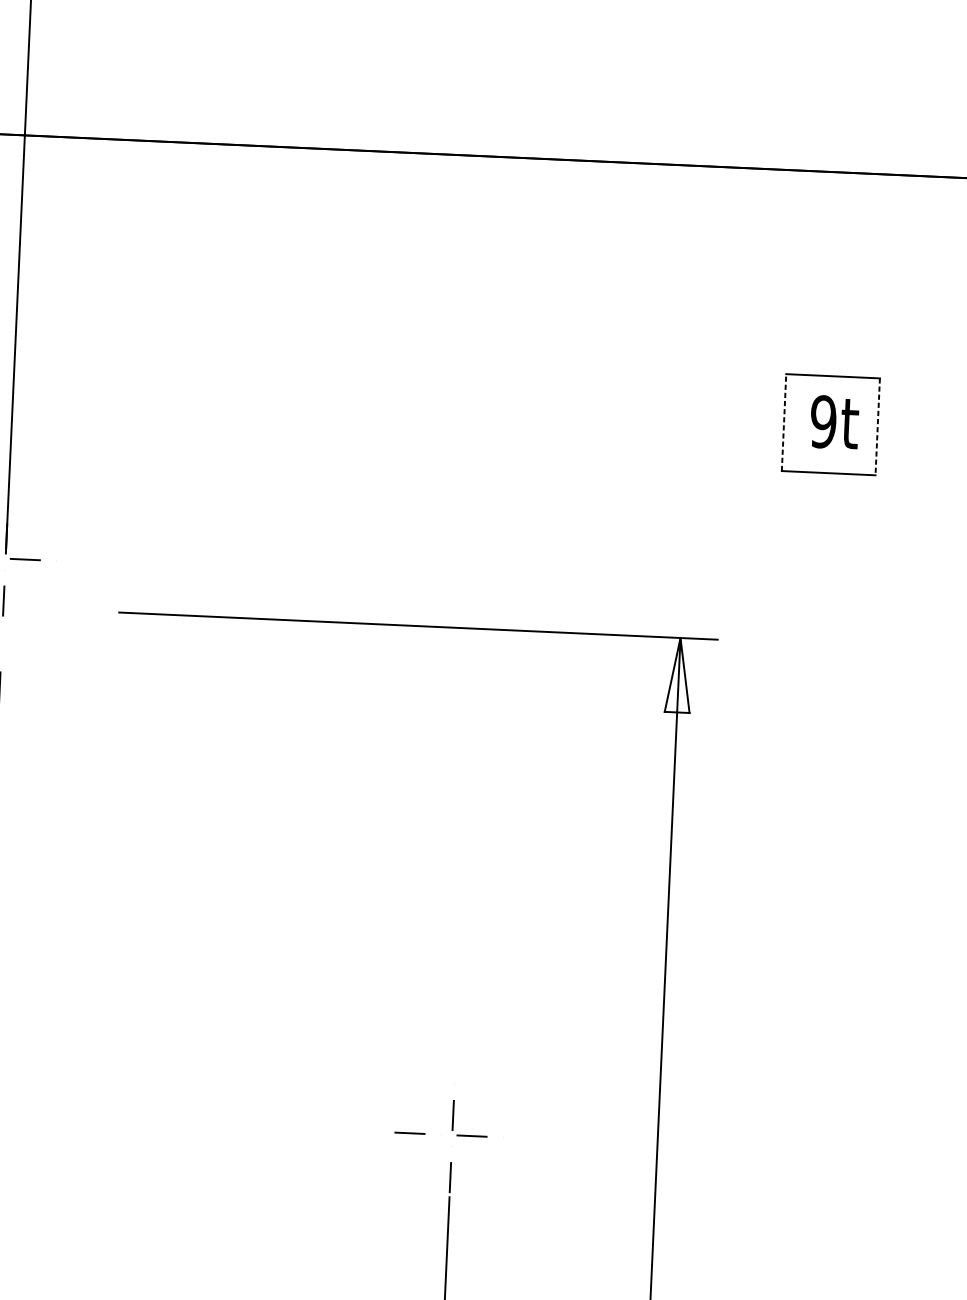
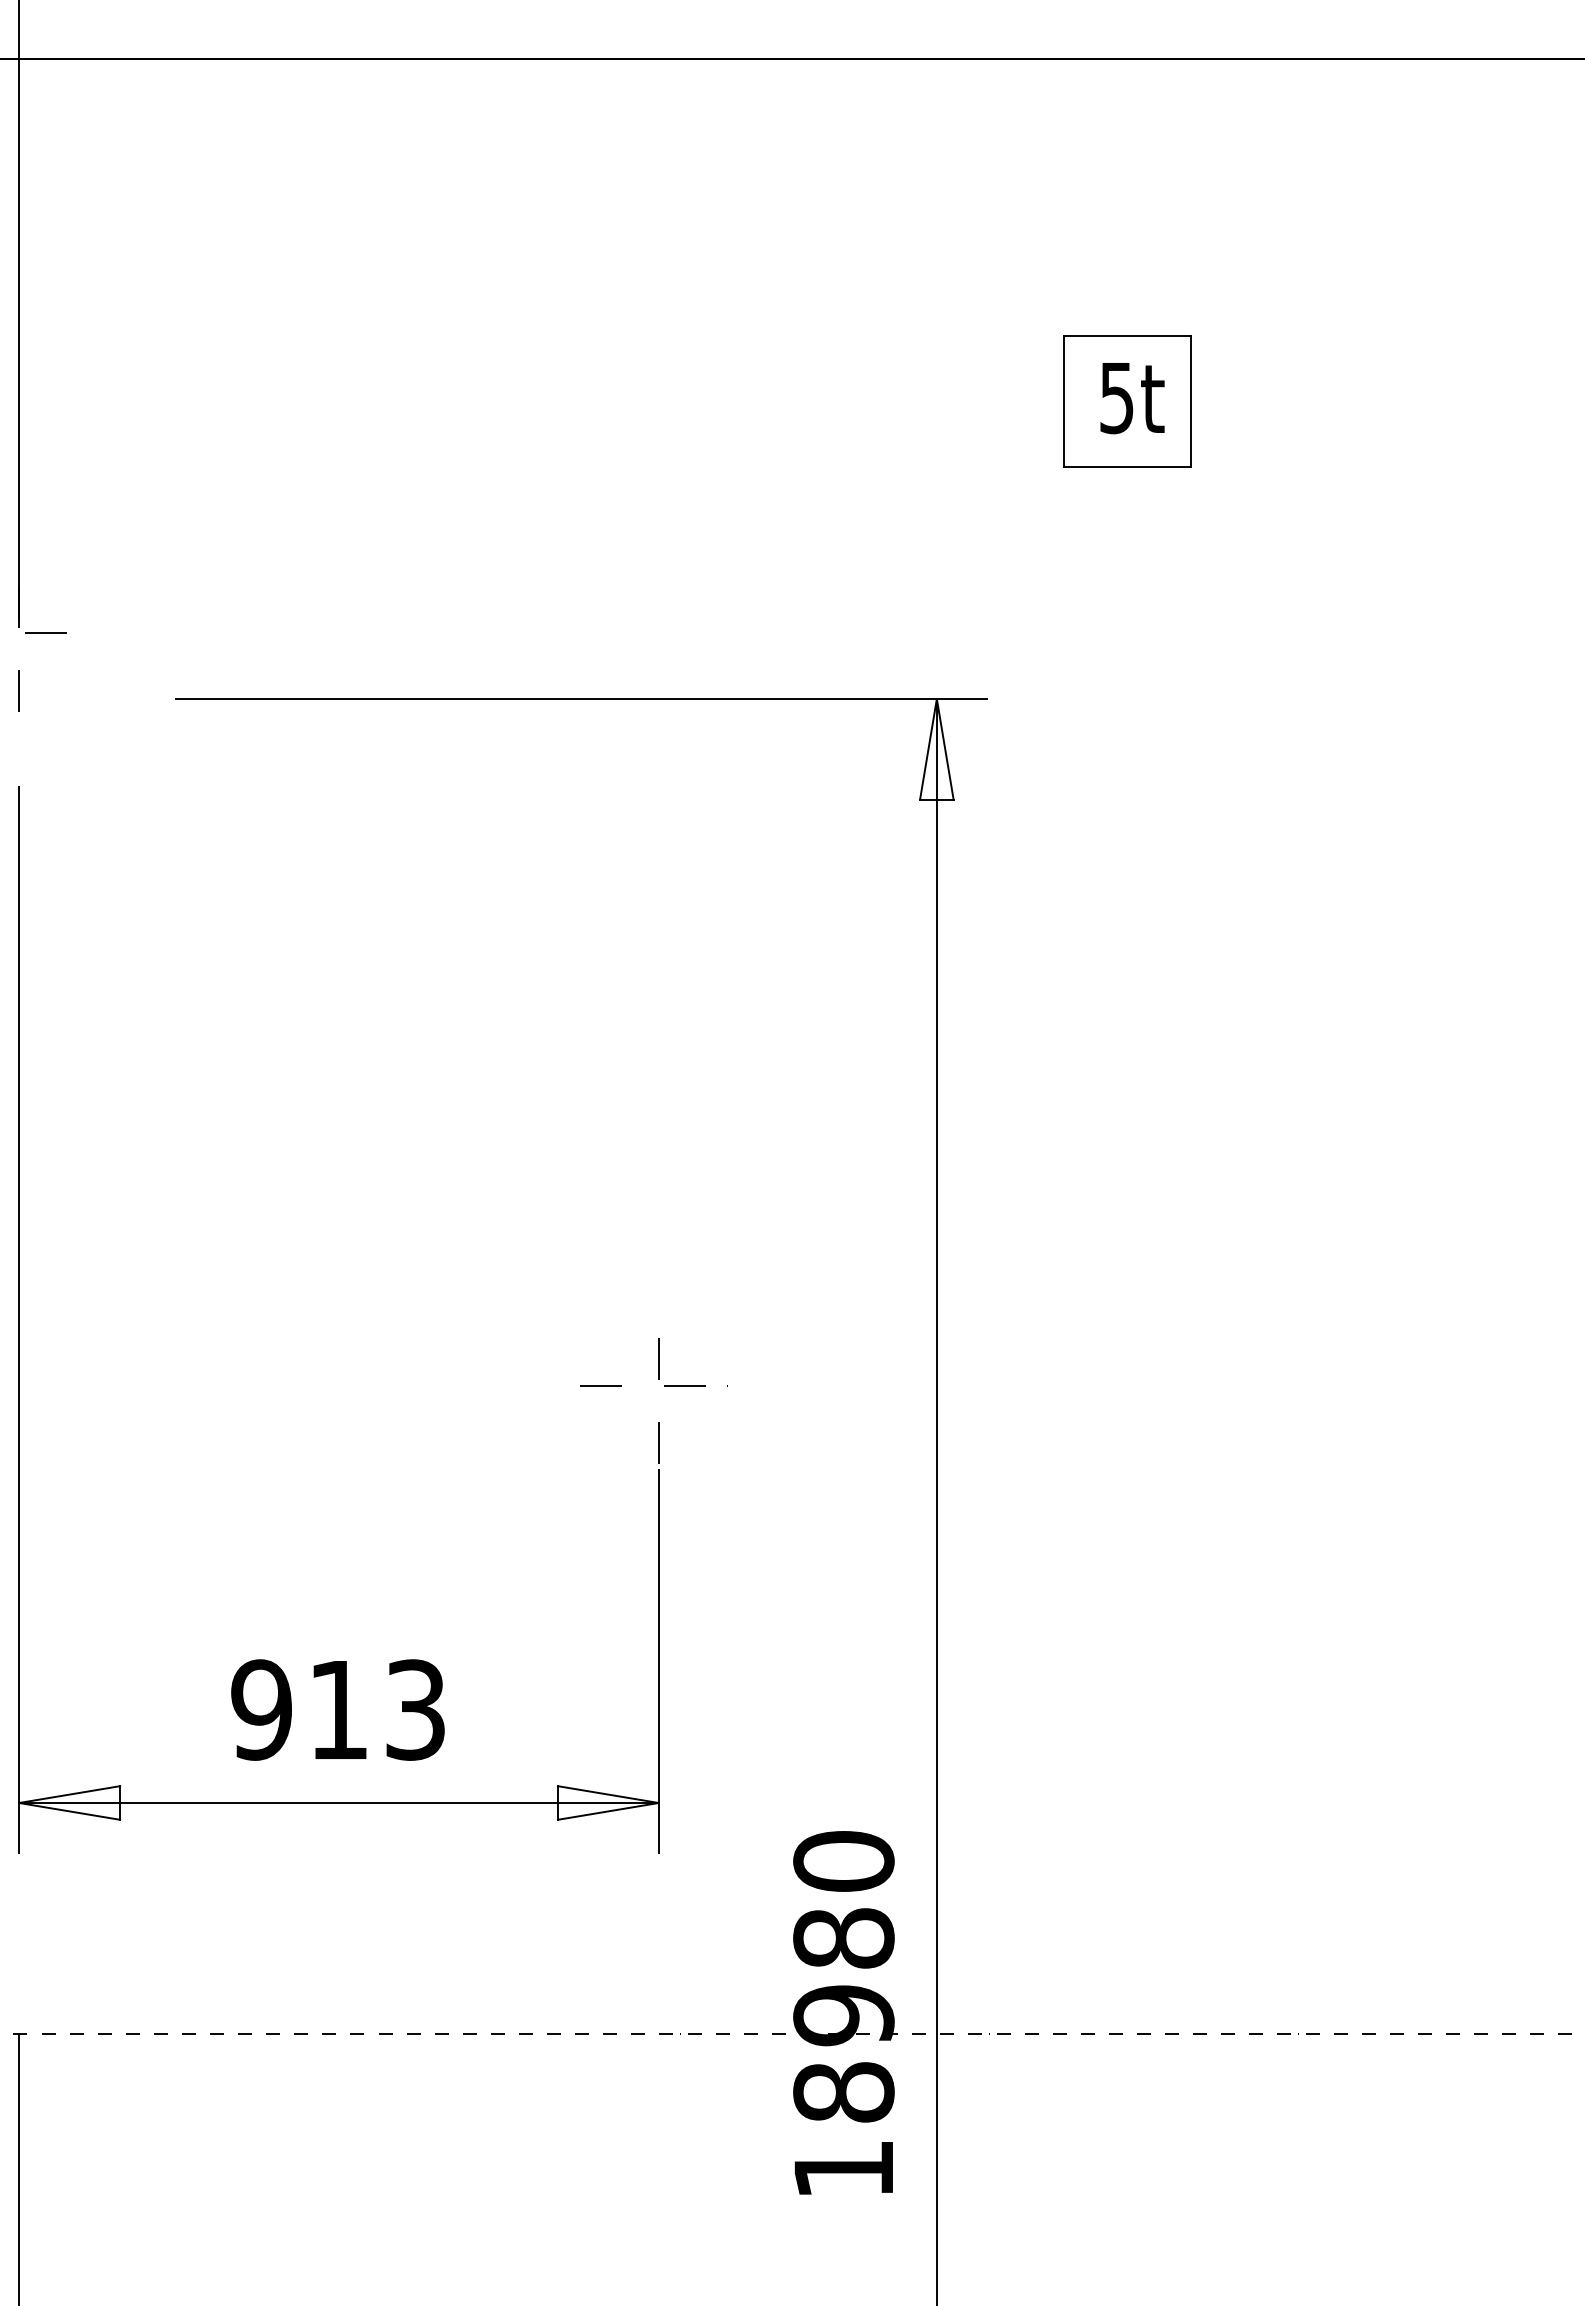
text: (823, 421) -> (1116, 397), 9t -> 5t
line: (783, 422) -> (1063, 401), dashed -> solid
line: (877, 426) -> (1190, 401), dashed -> solid

